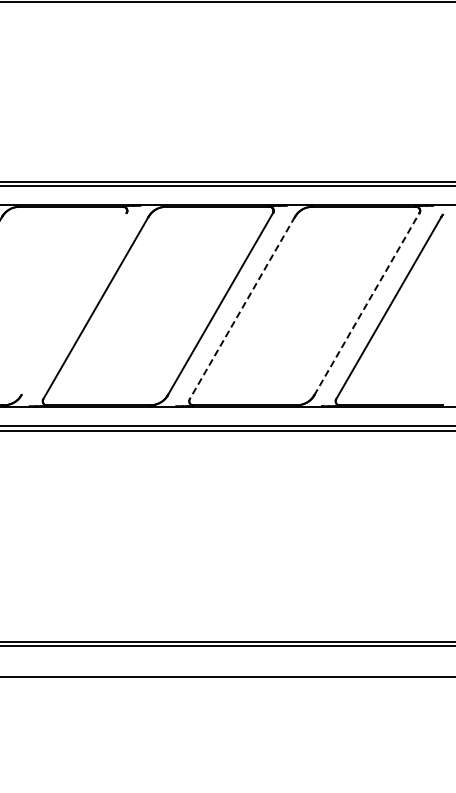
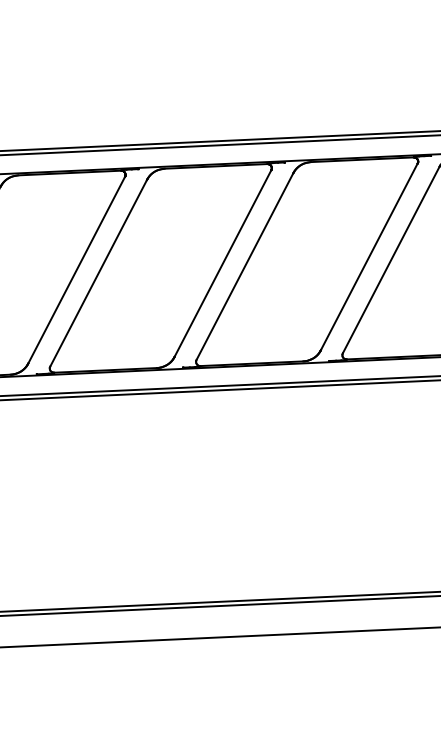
line: (73, 303) -> (76, 269), added
line: (367, 303) -> (369, 256), dashed -> solid
line: (242, 308) -> (245, 267), dashed -> solid

